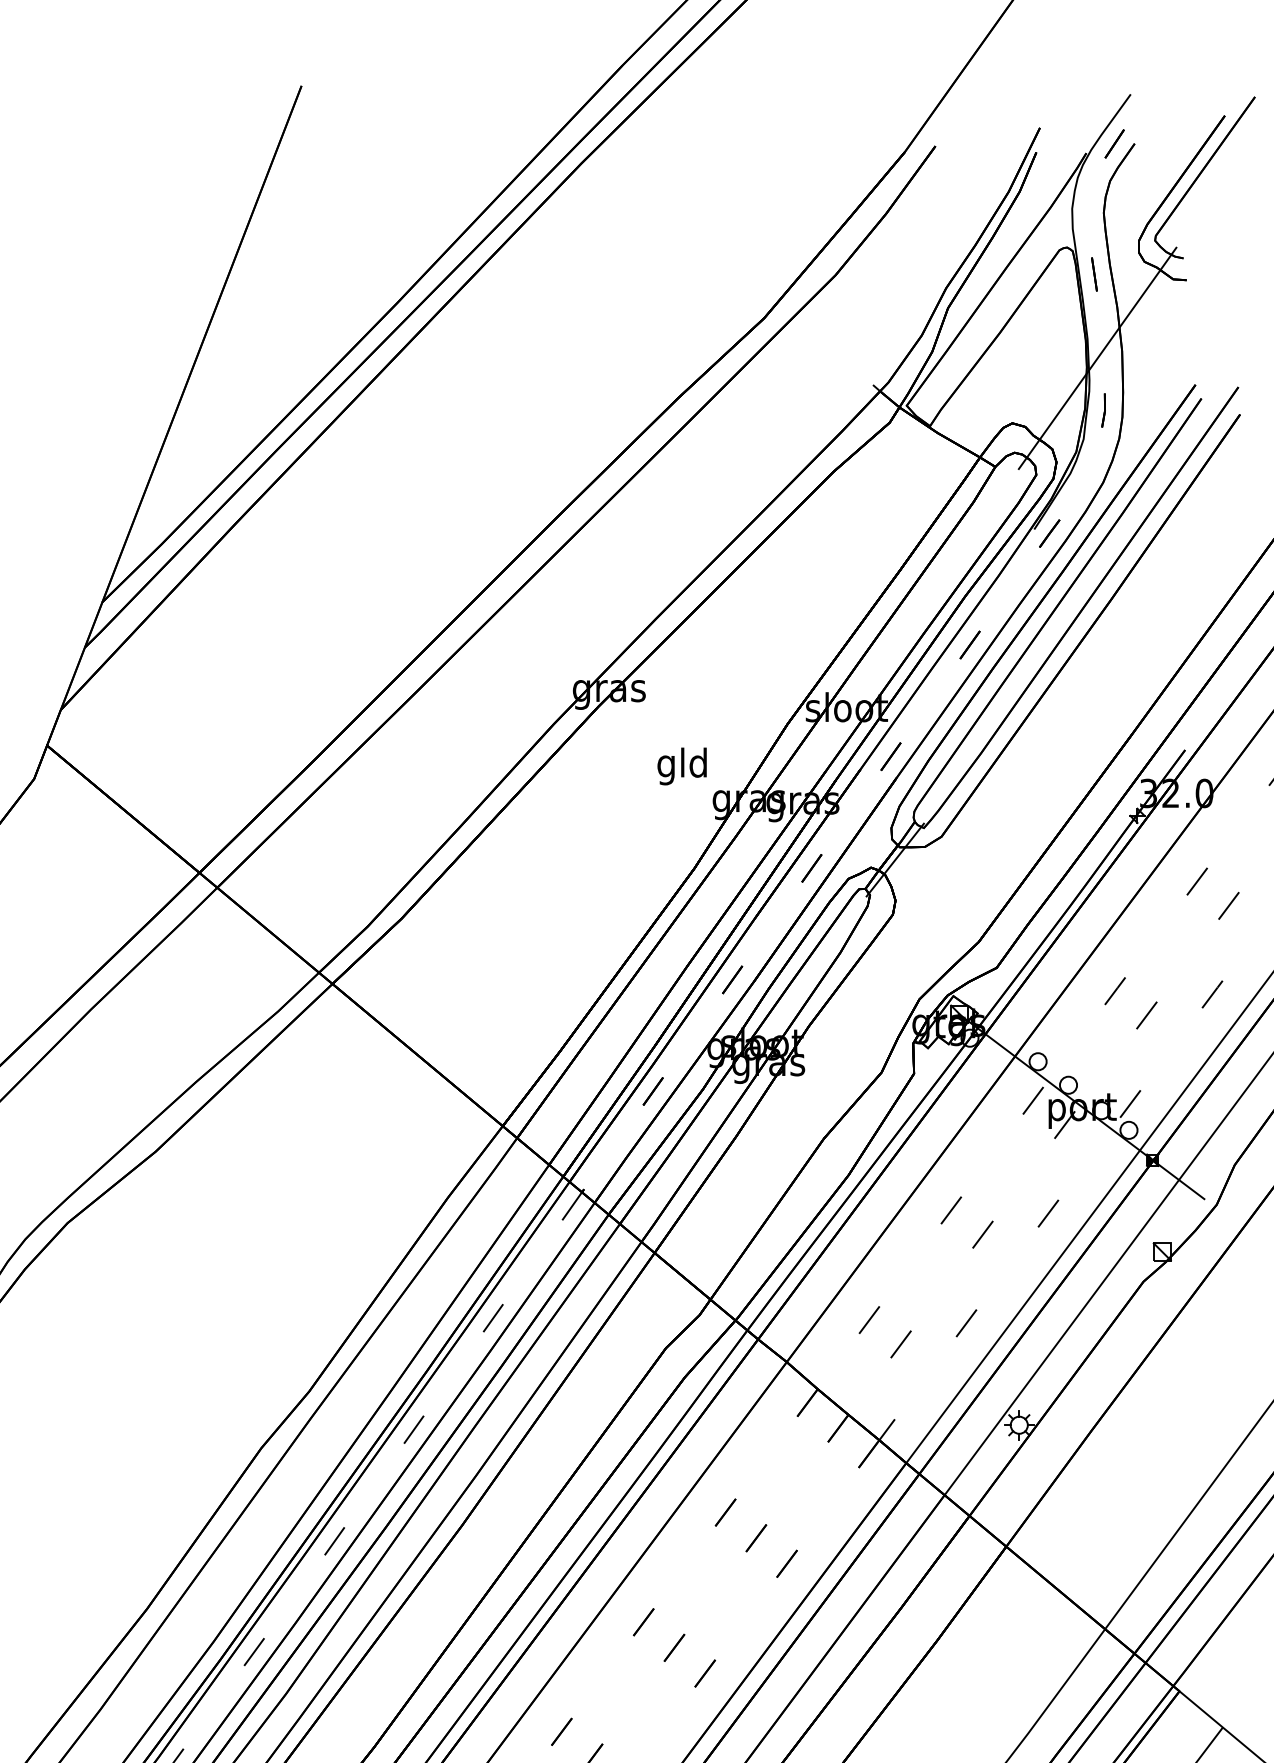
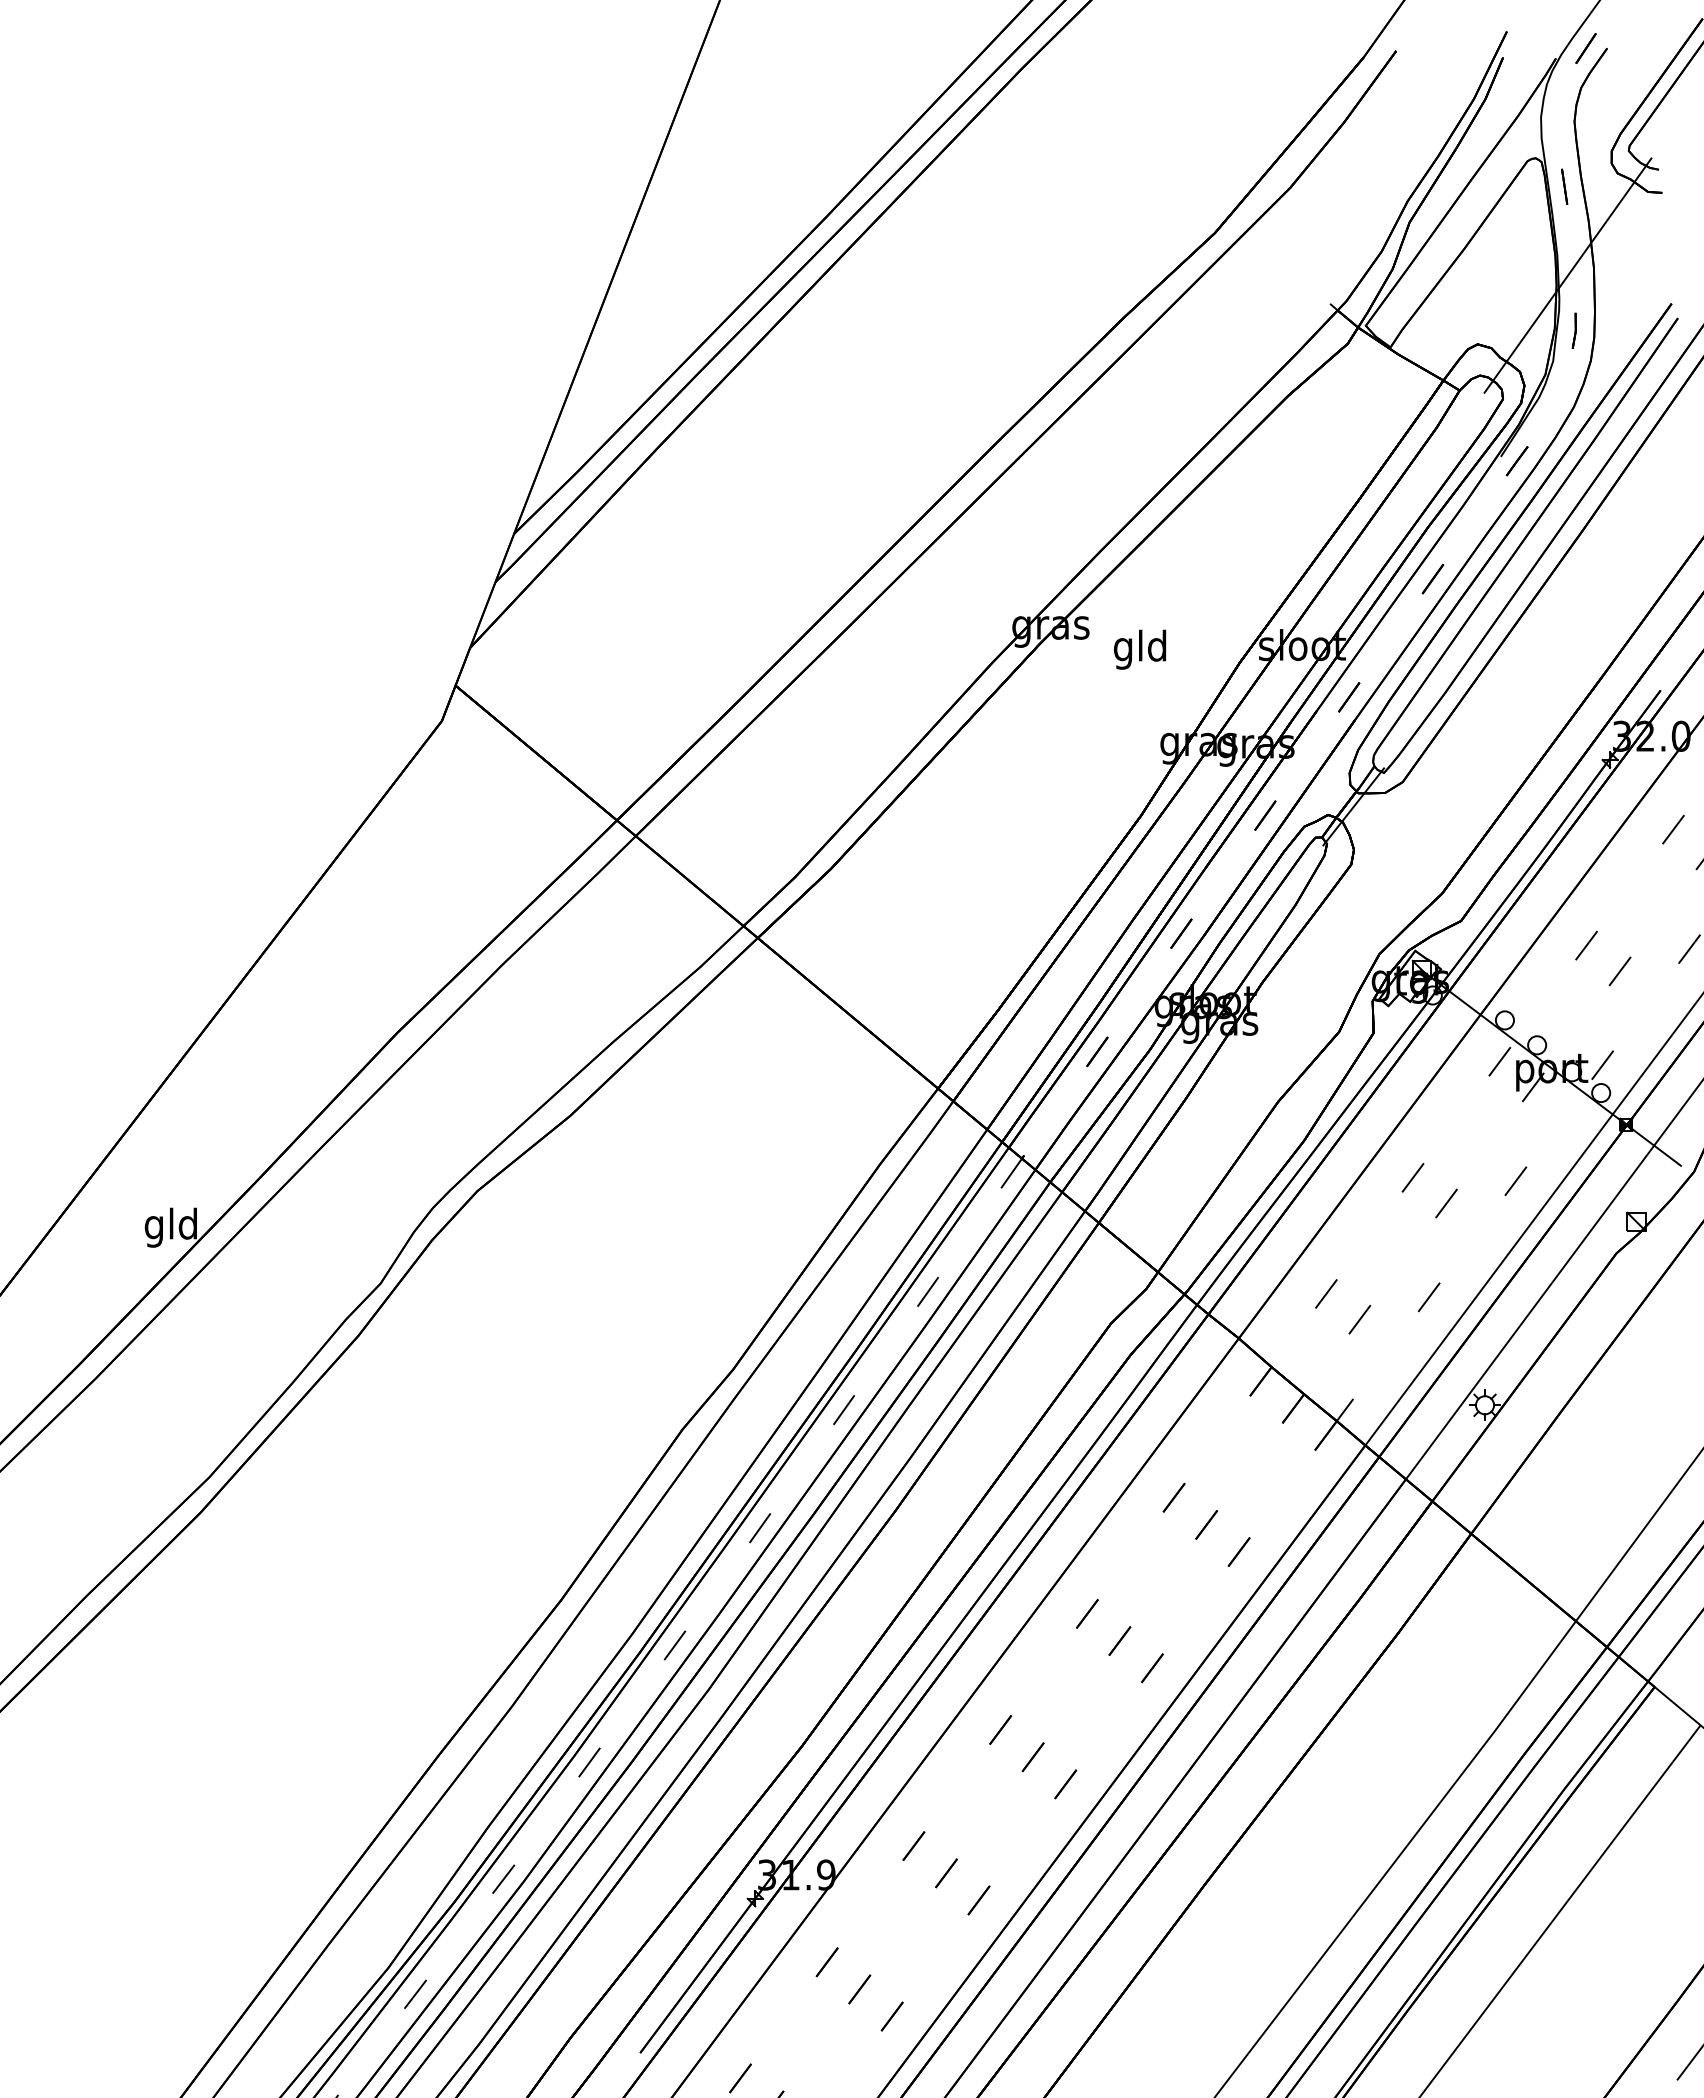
text: (682, 766) -> (1140, 649), moved

